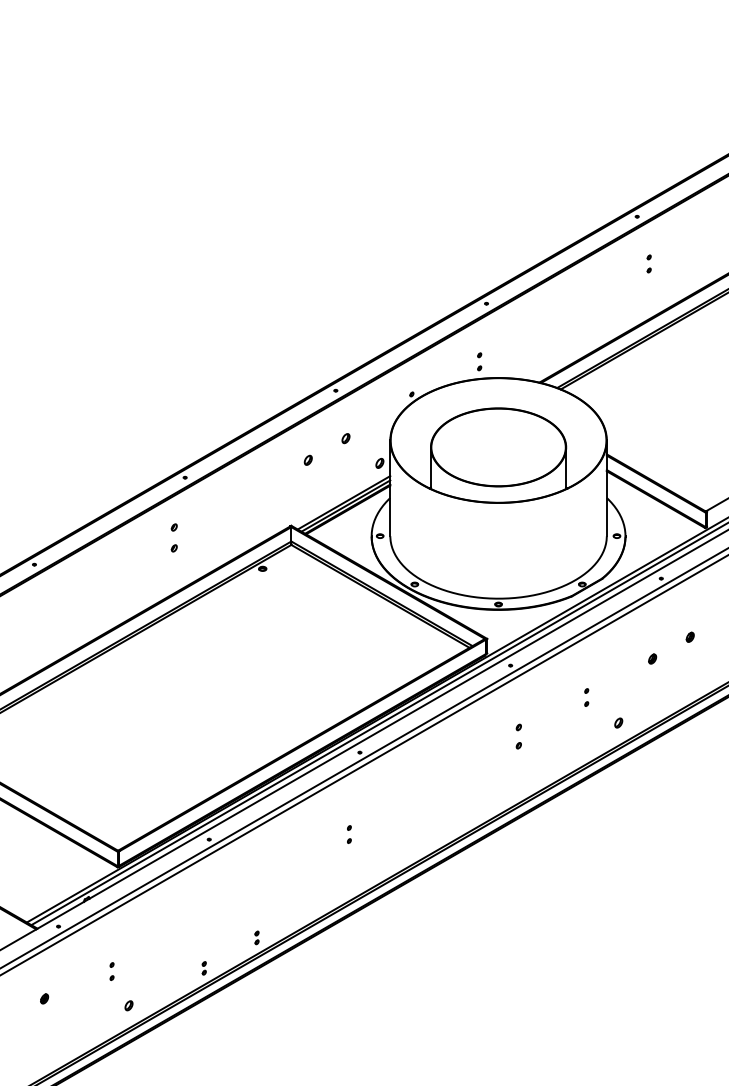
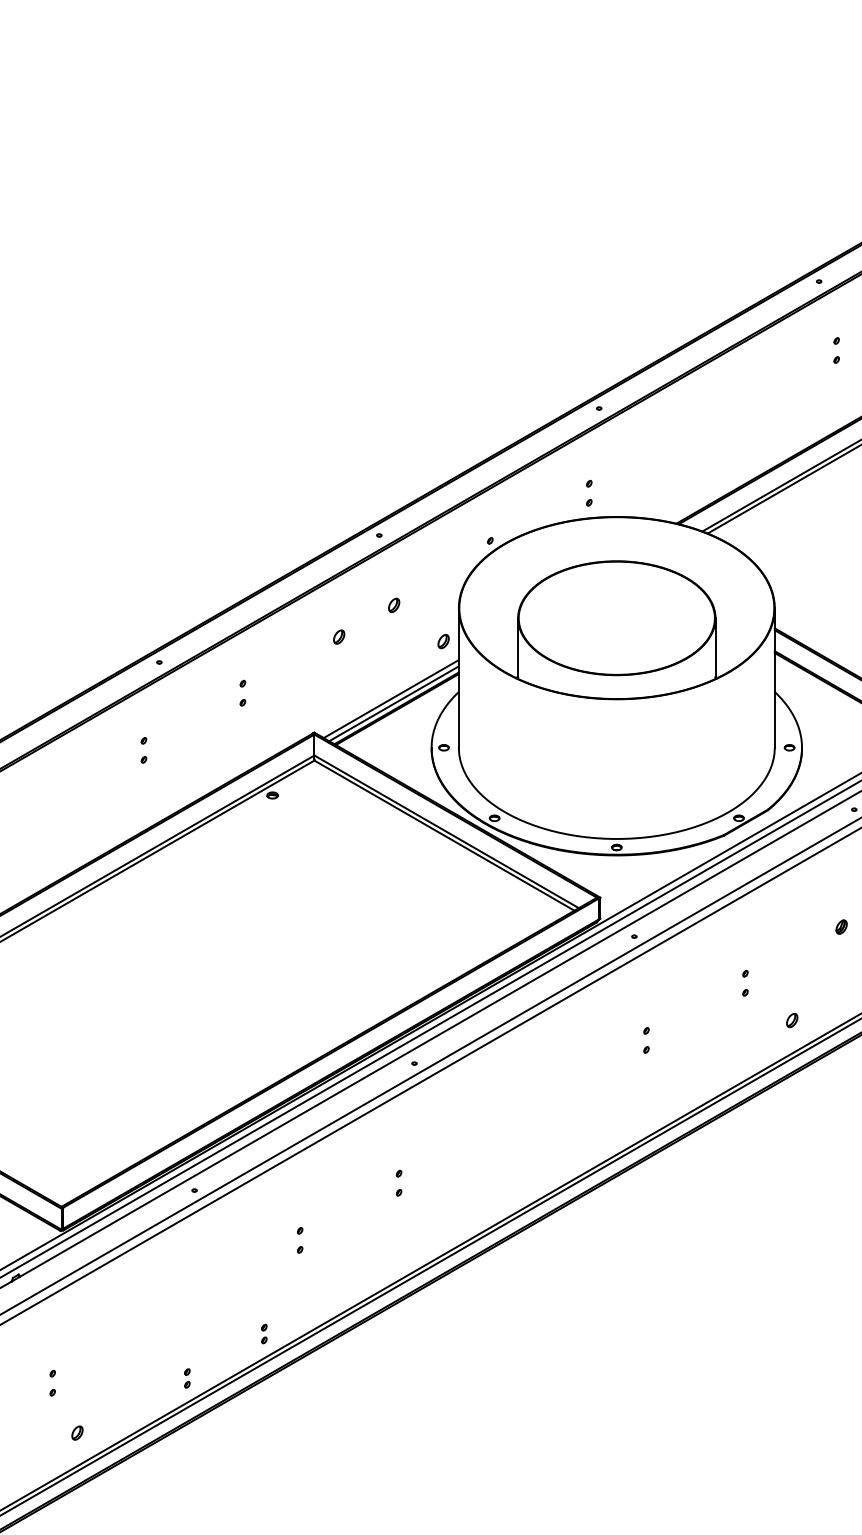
part: (241, 498) -> (241, 692), added
part: (174, 537) -> (143, 749), size x0.62
part: (518, 736) -> (645, 1040), size x0.71
part: (281, 873) -> (300, 1240), added

